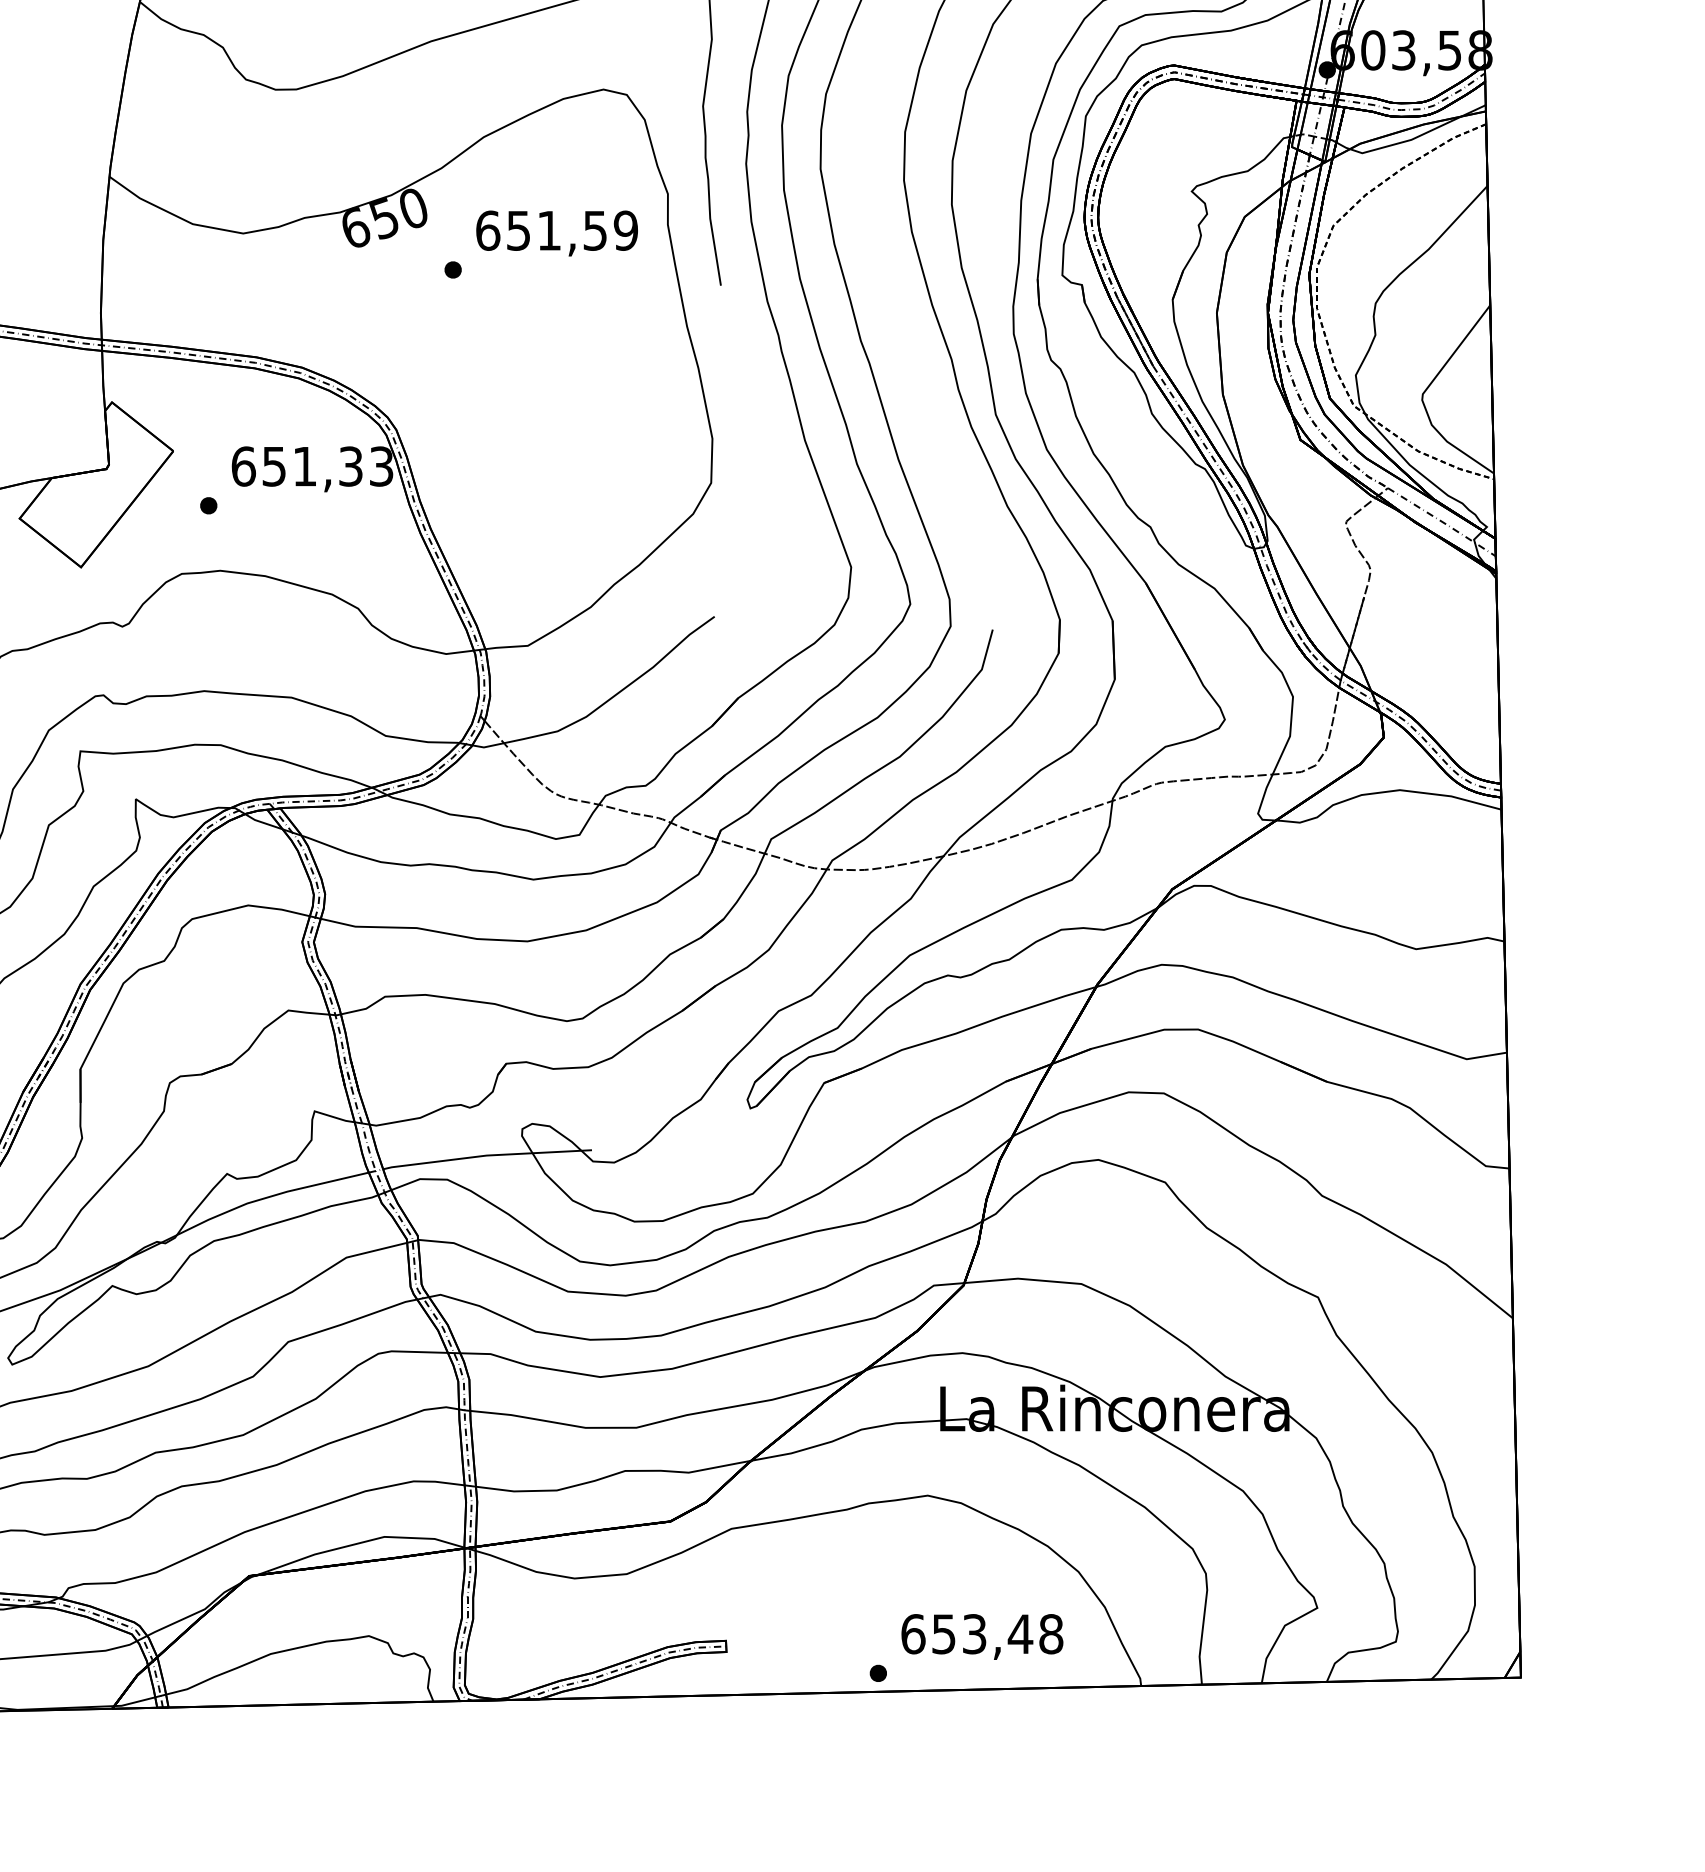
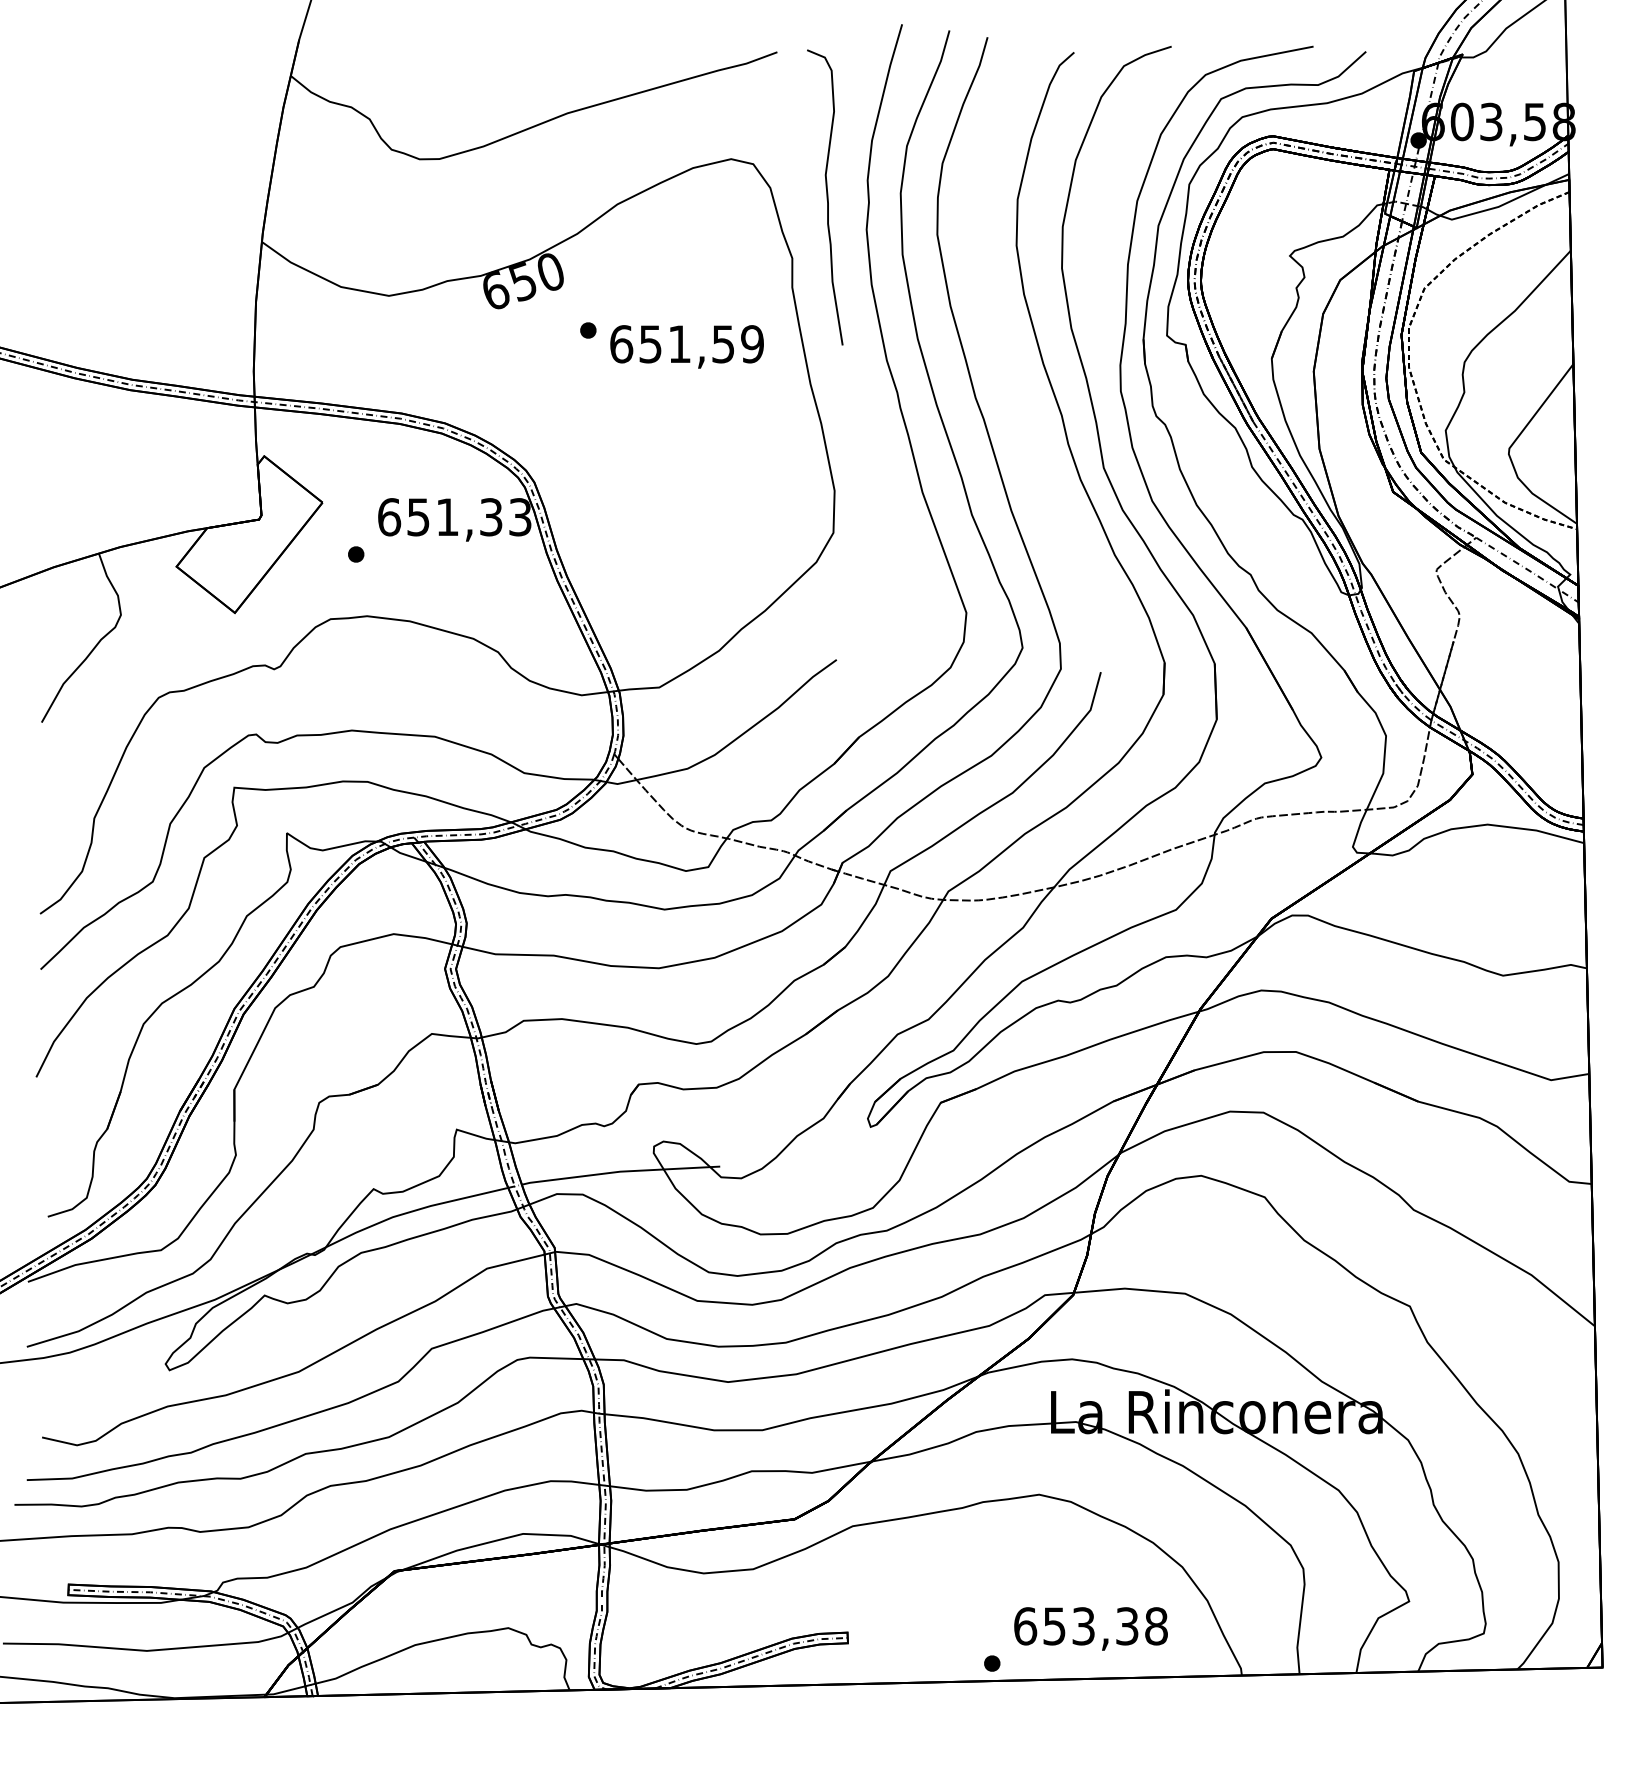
text: (556, 233) -> (686, 346), moved
text: (1020, 1634) -> (1127, 1626), 653,48 -> 653,38

